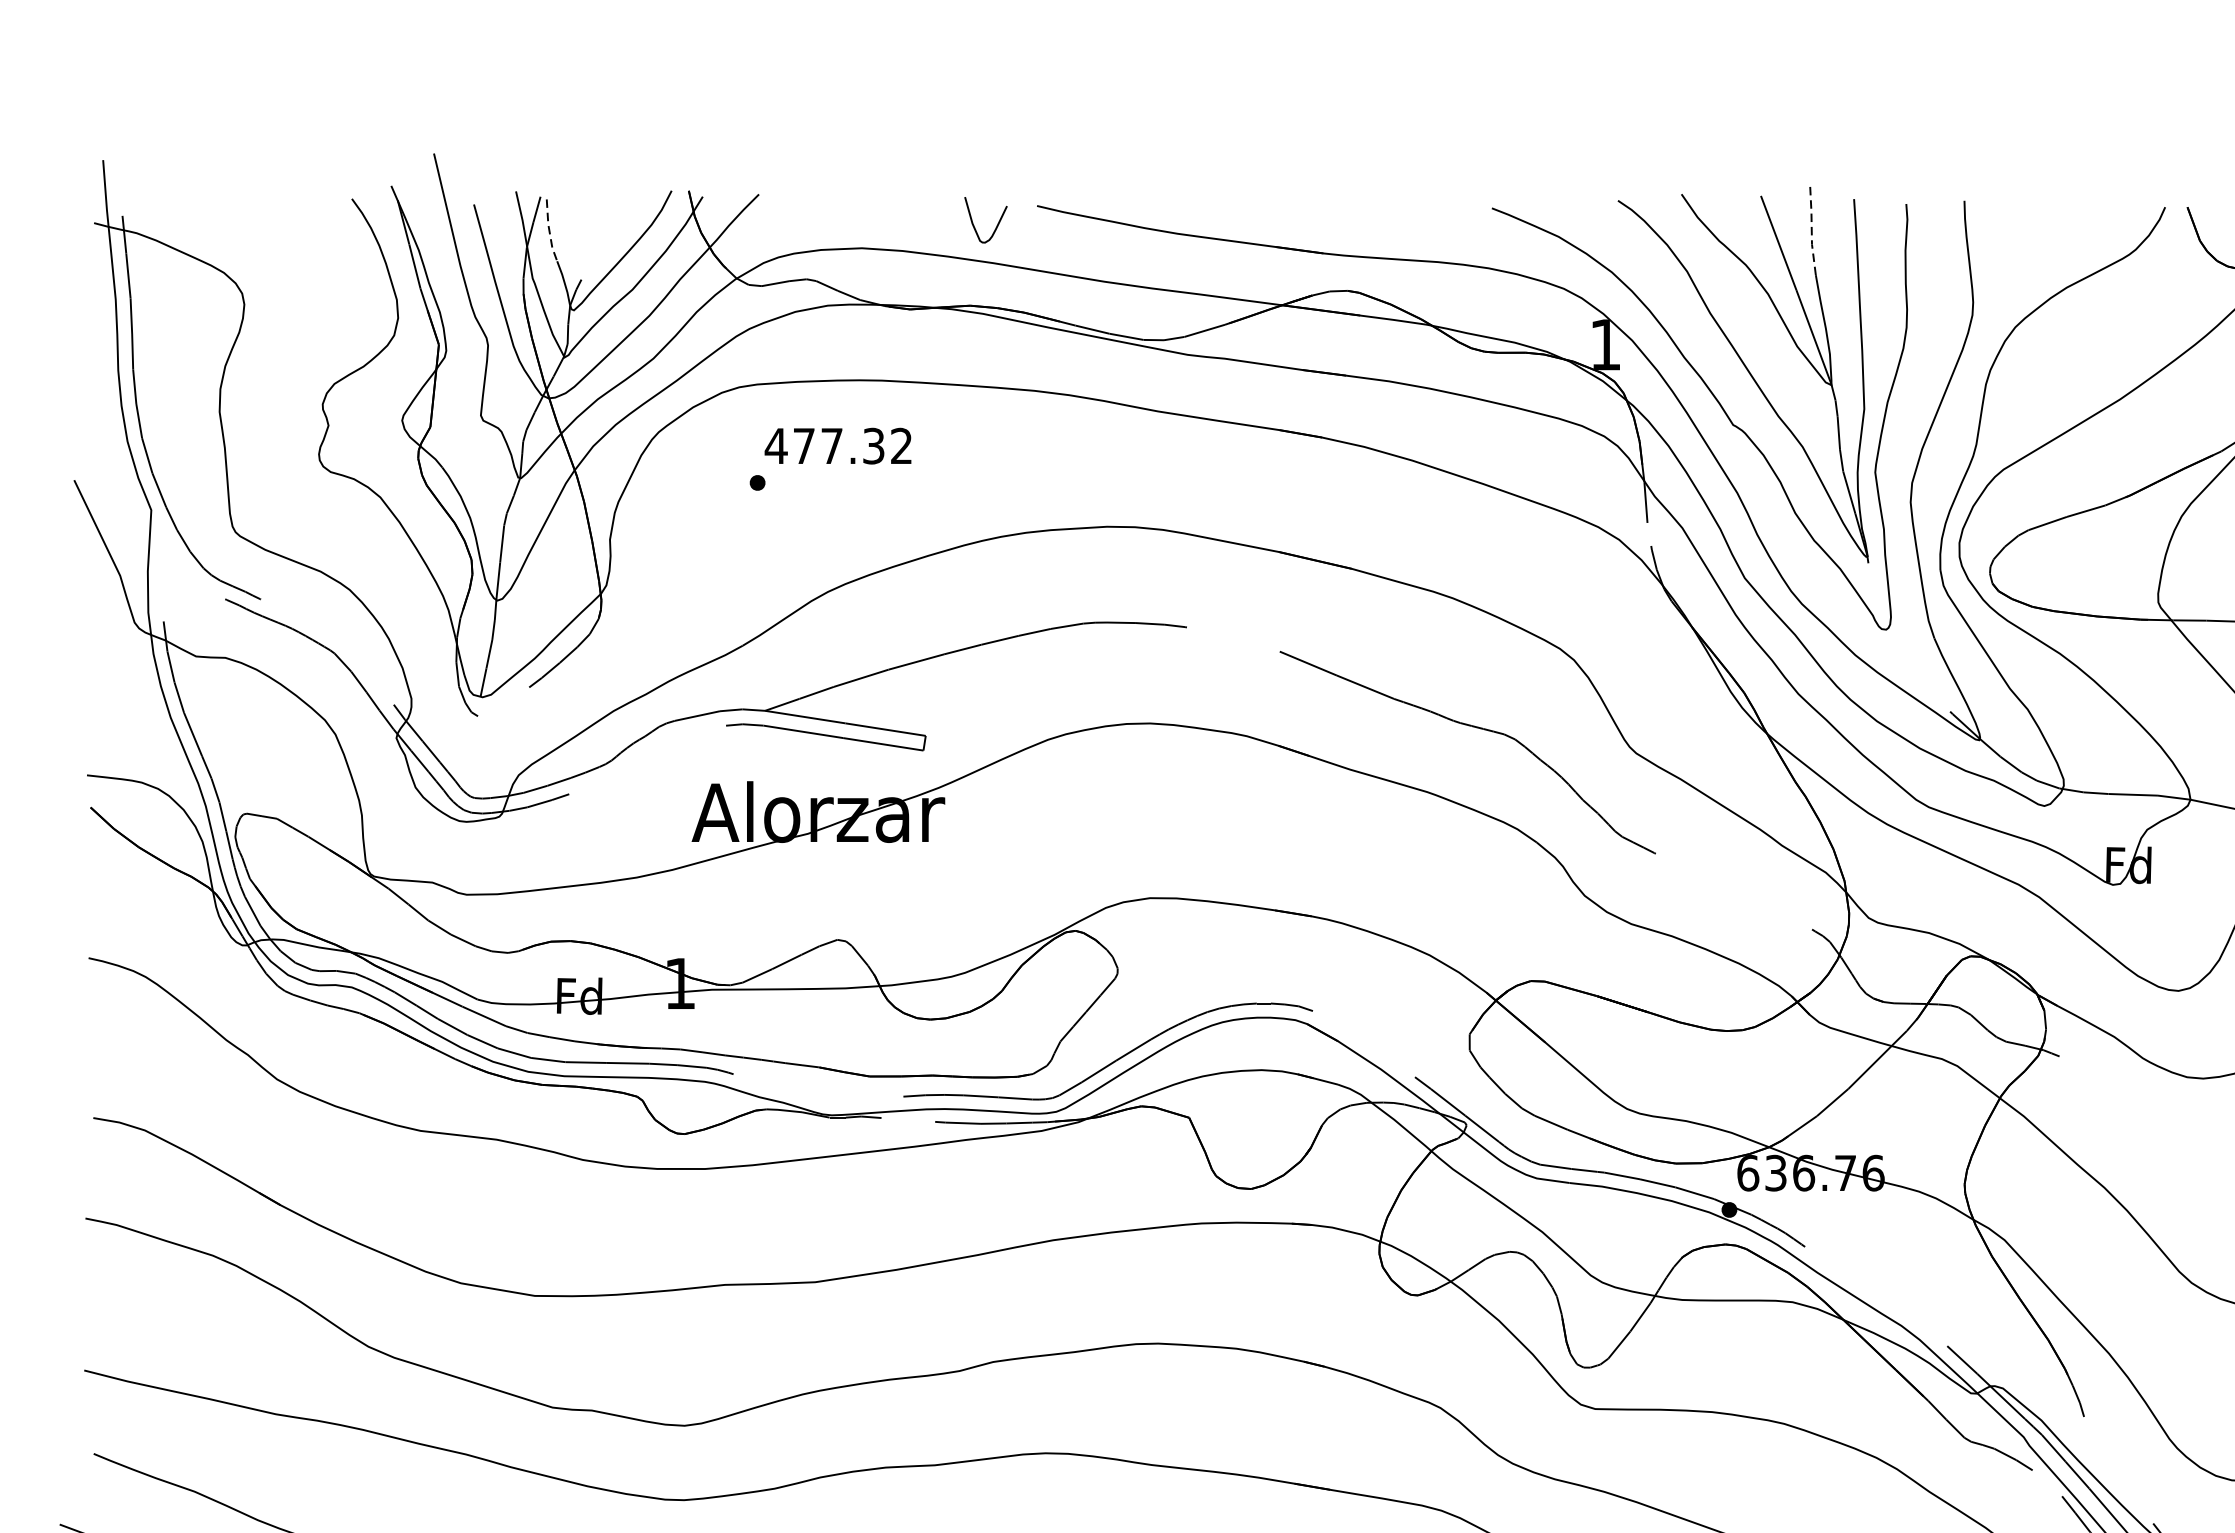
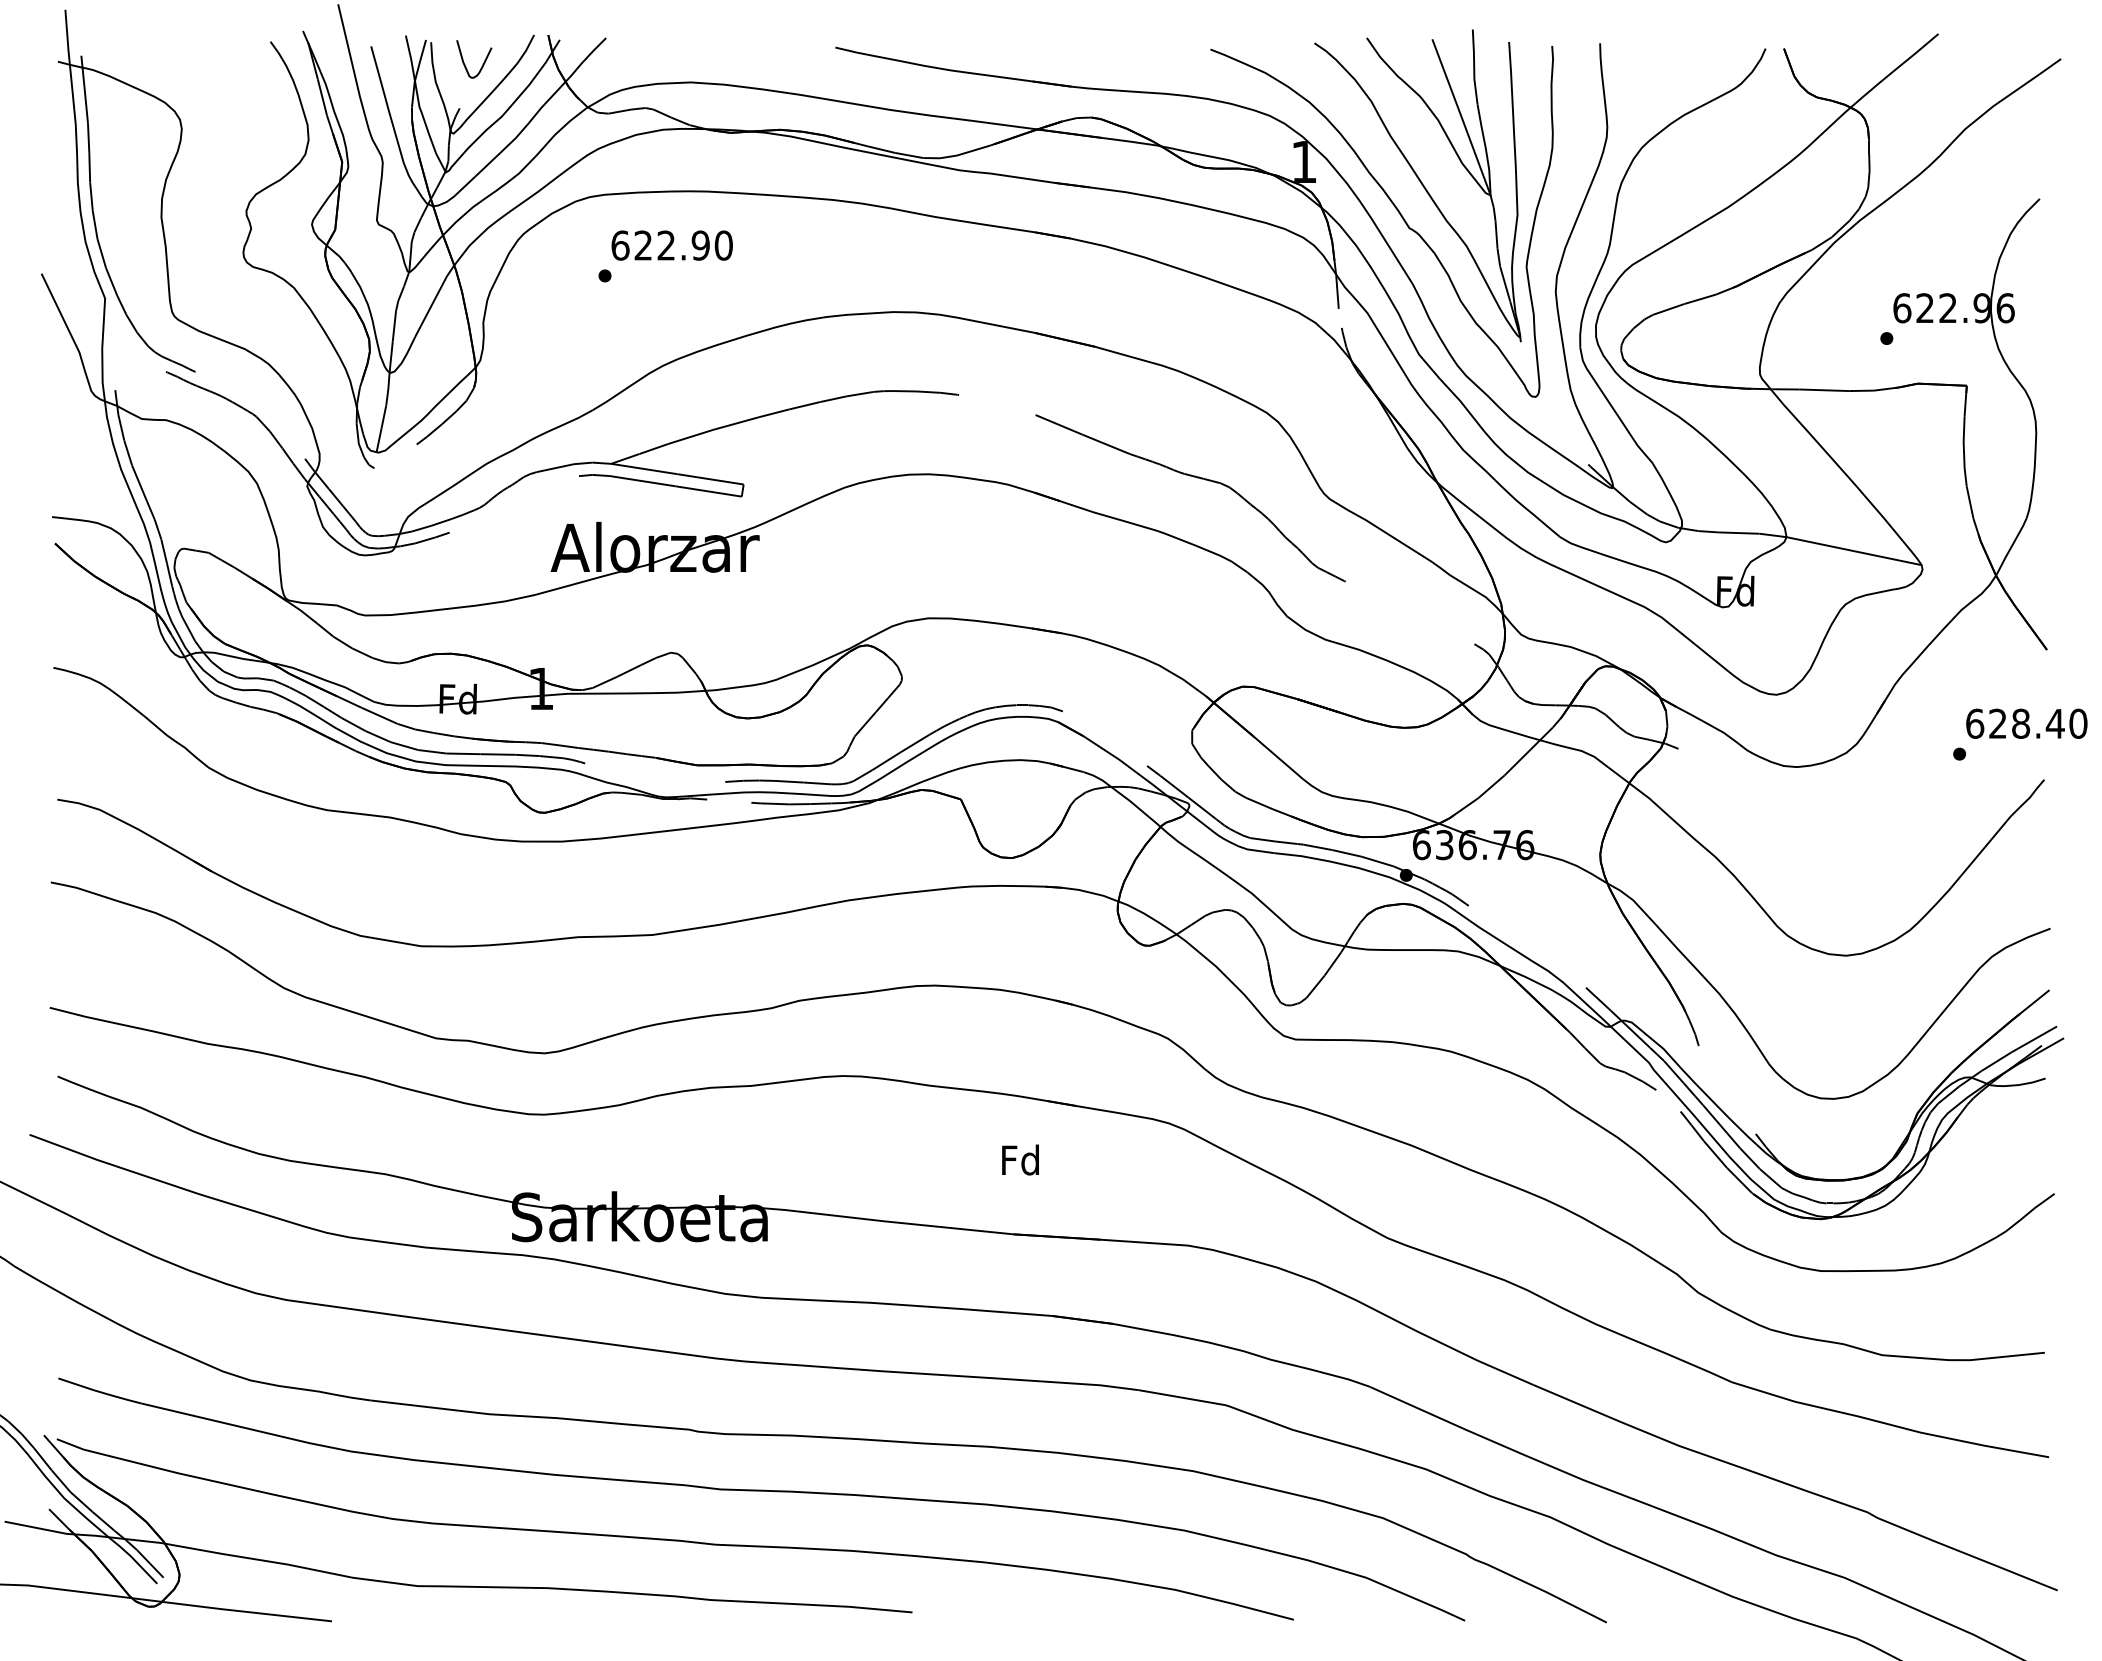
curve: (995, 226) -> (482, 64), moved
line: (1812, 228) -> (1474, 66), dashed -> solid
line: (549, 231) -> (433, 68), dashed -> solid
text: (838, 446) -> (671, 245), 477.32 -> 622.90

